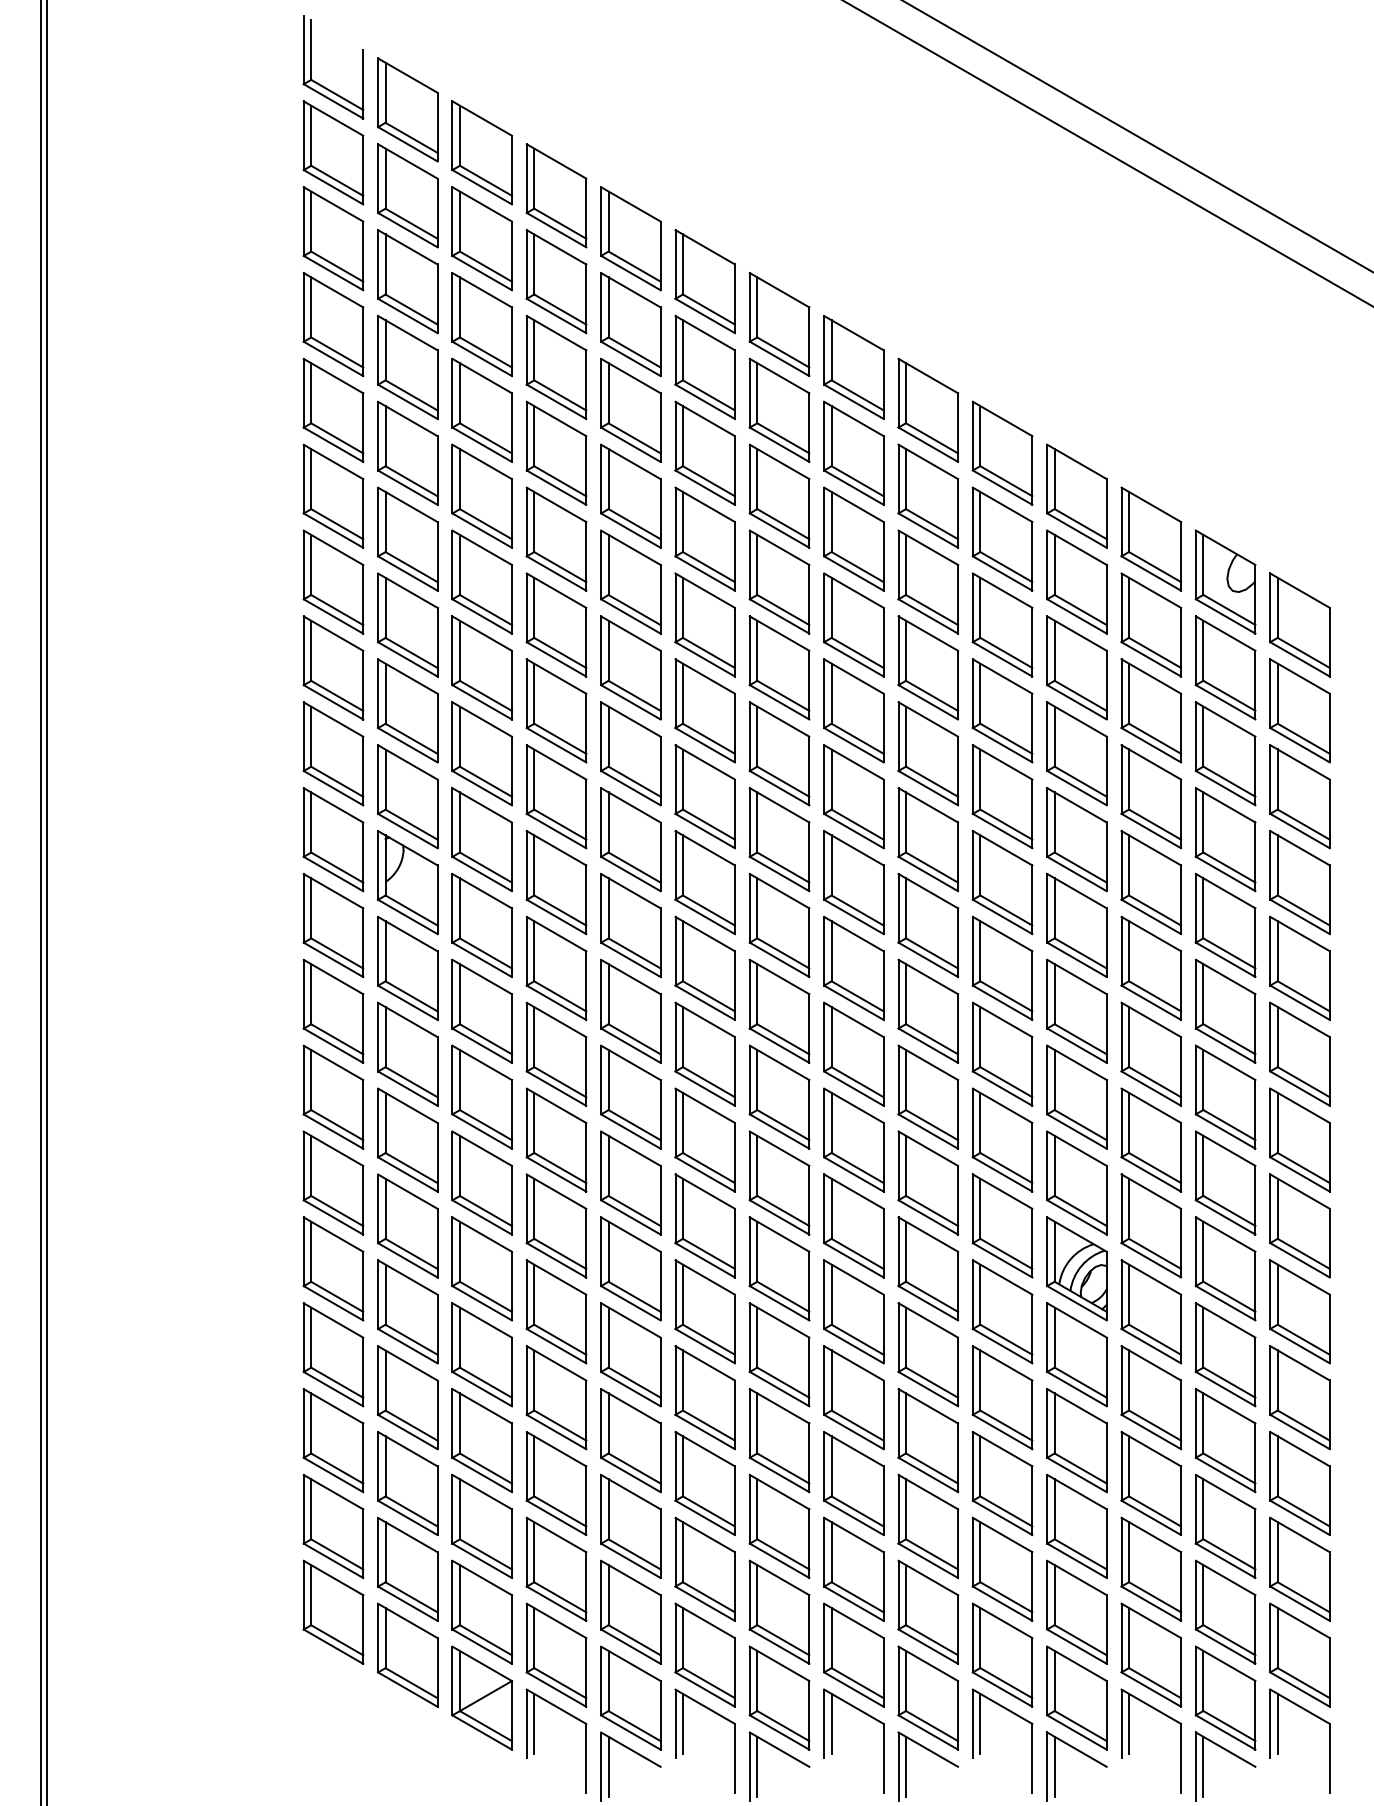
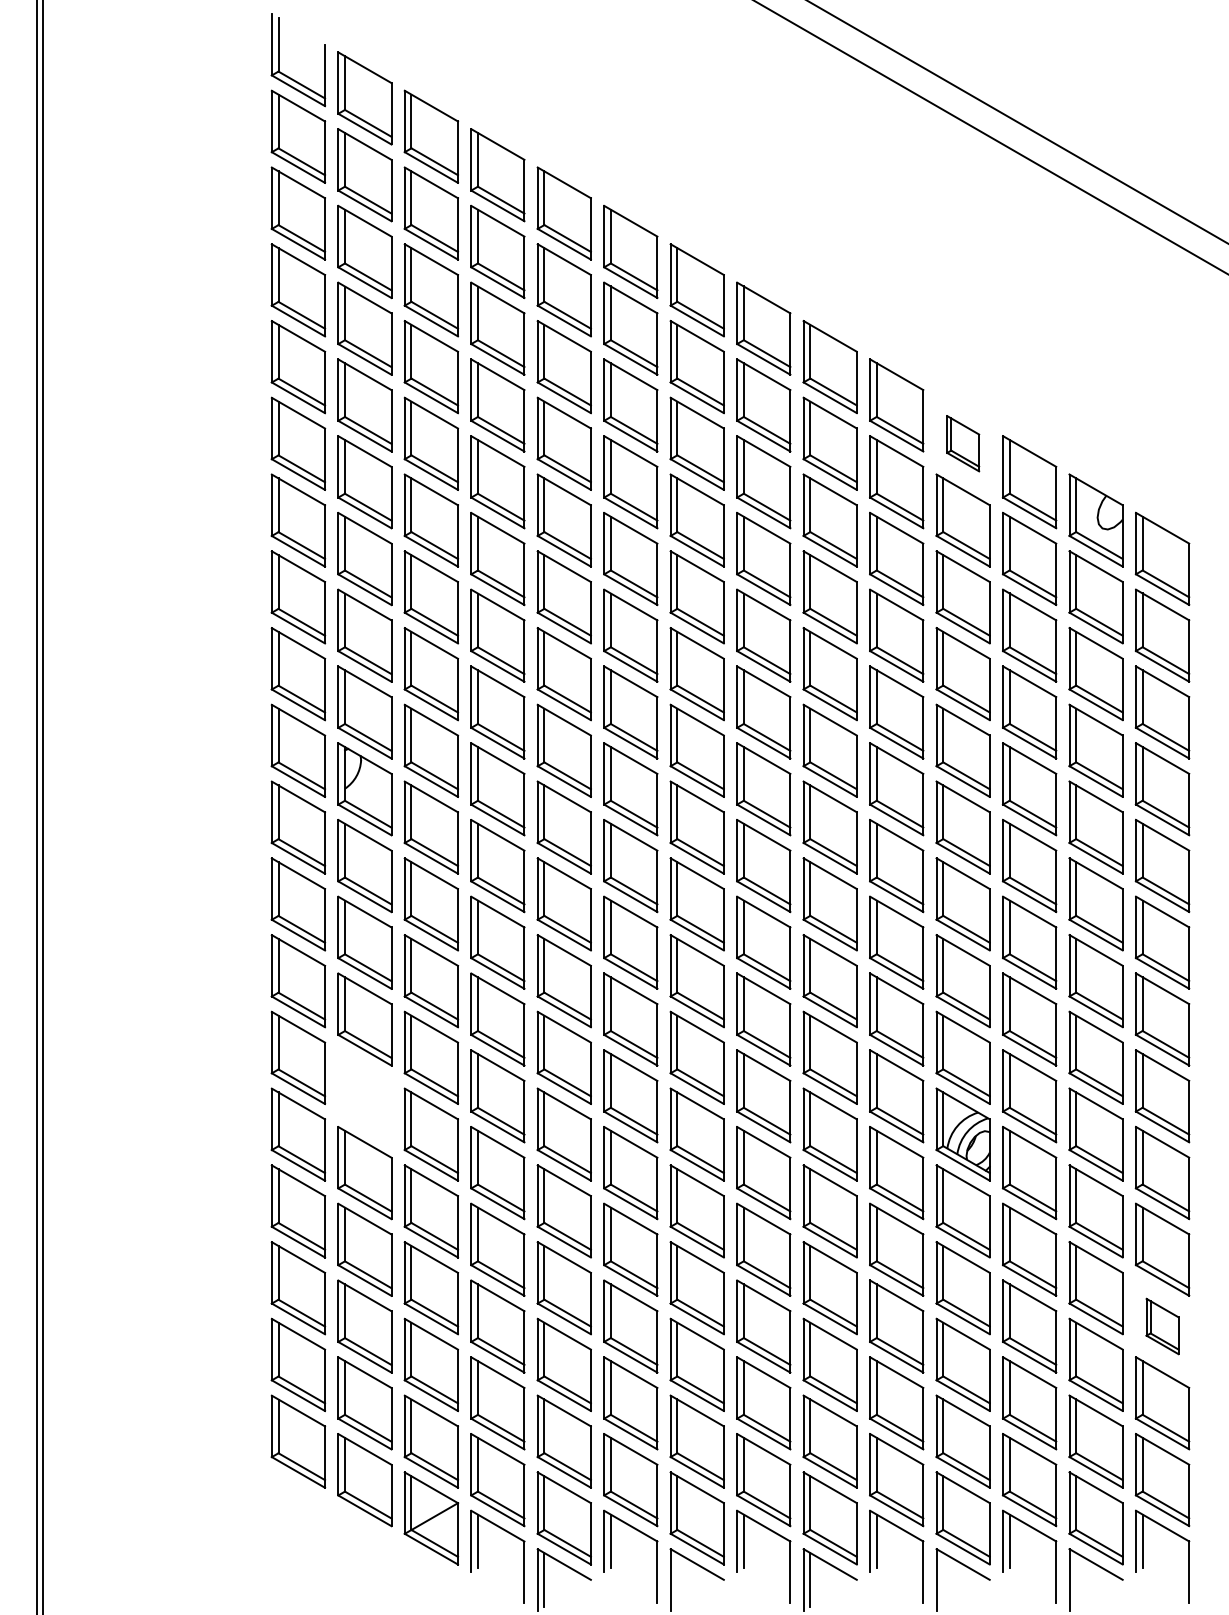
part: (1076, 495) -> (962, 443), size x0.6
part: (407, 1225) -> (364, 1095), removed
part: (1299, 1483) -> (1162, 1326), size x0.6
line: (757, 1766) -> (677, 1579), removed
line: (1054, 1766) -> (943, 1579), removed
line: (1203, 1766) -> (1076, 1579), removed

